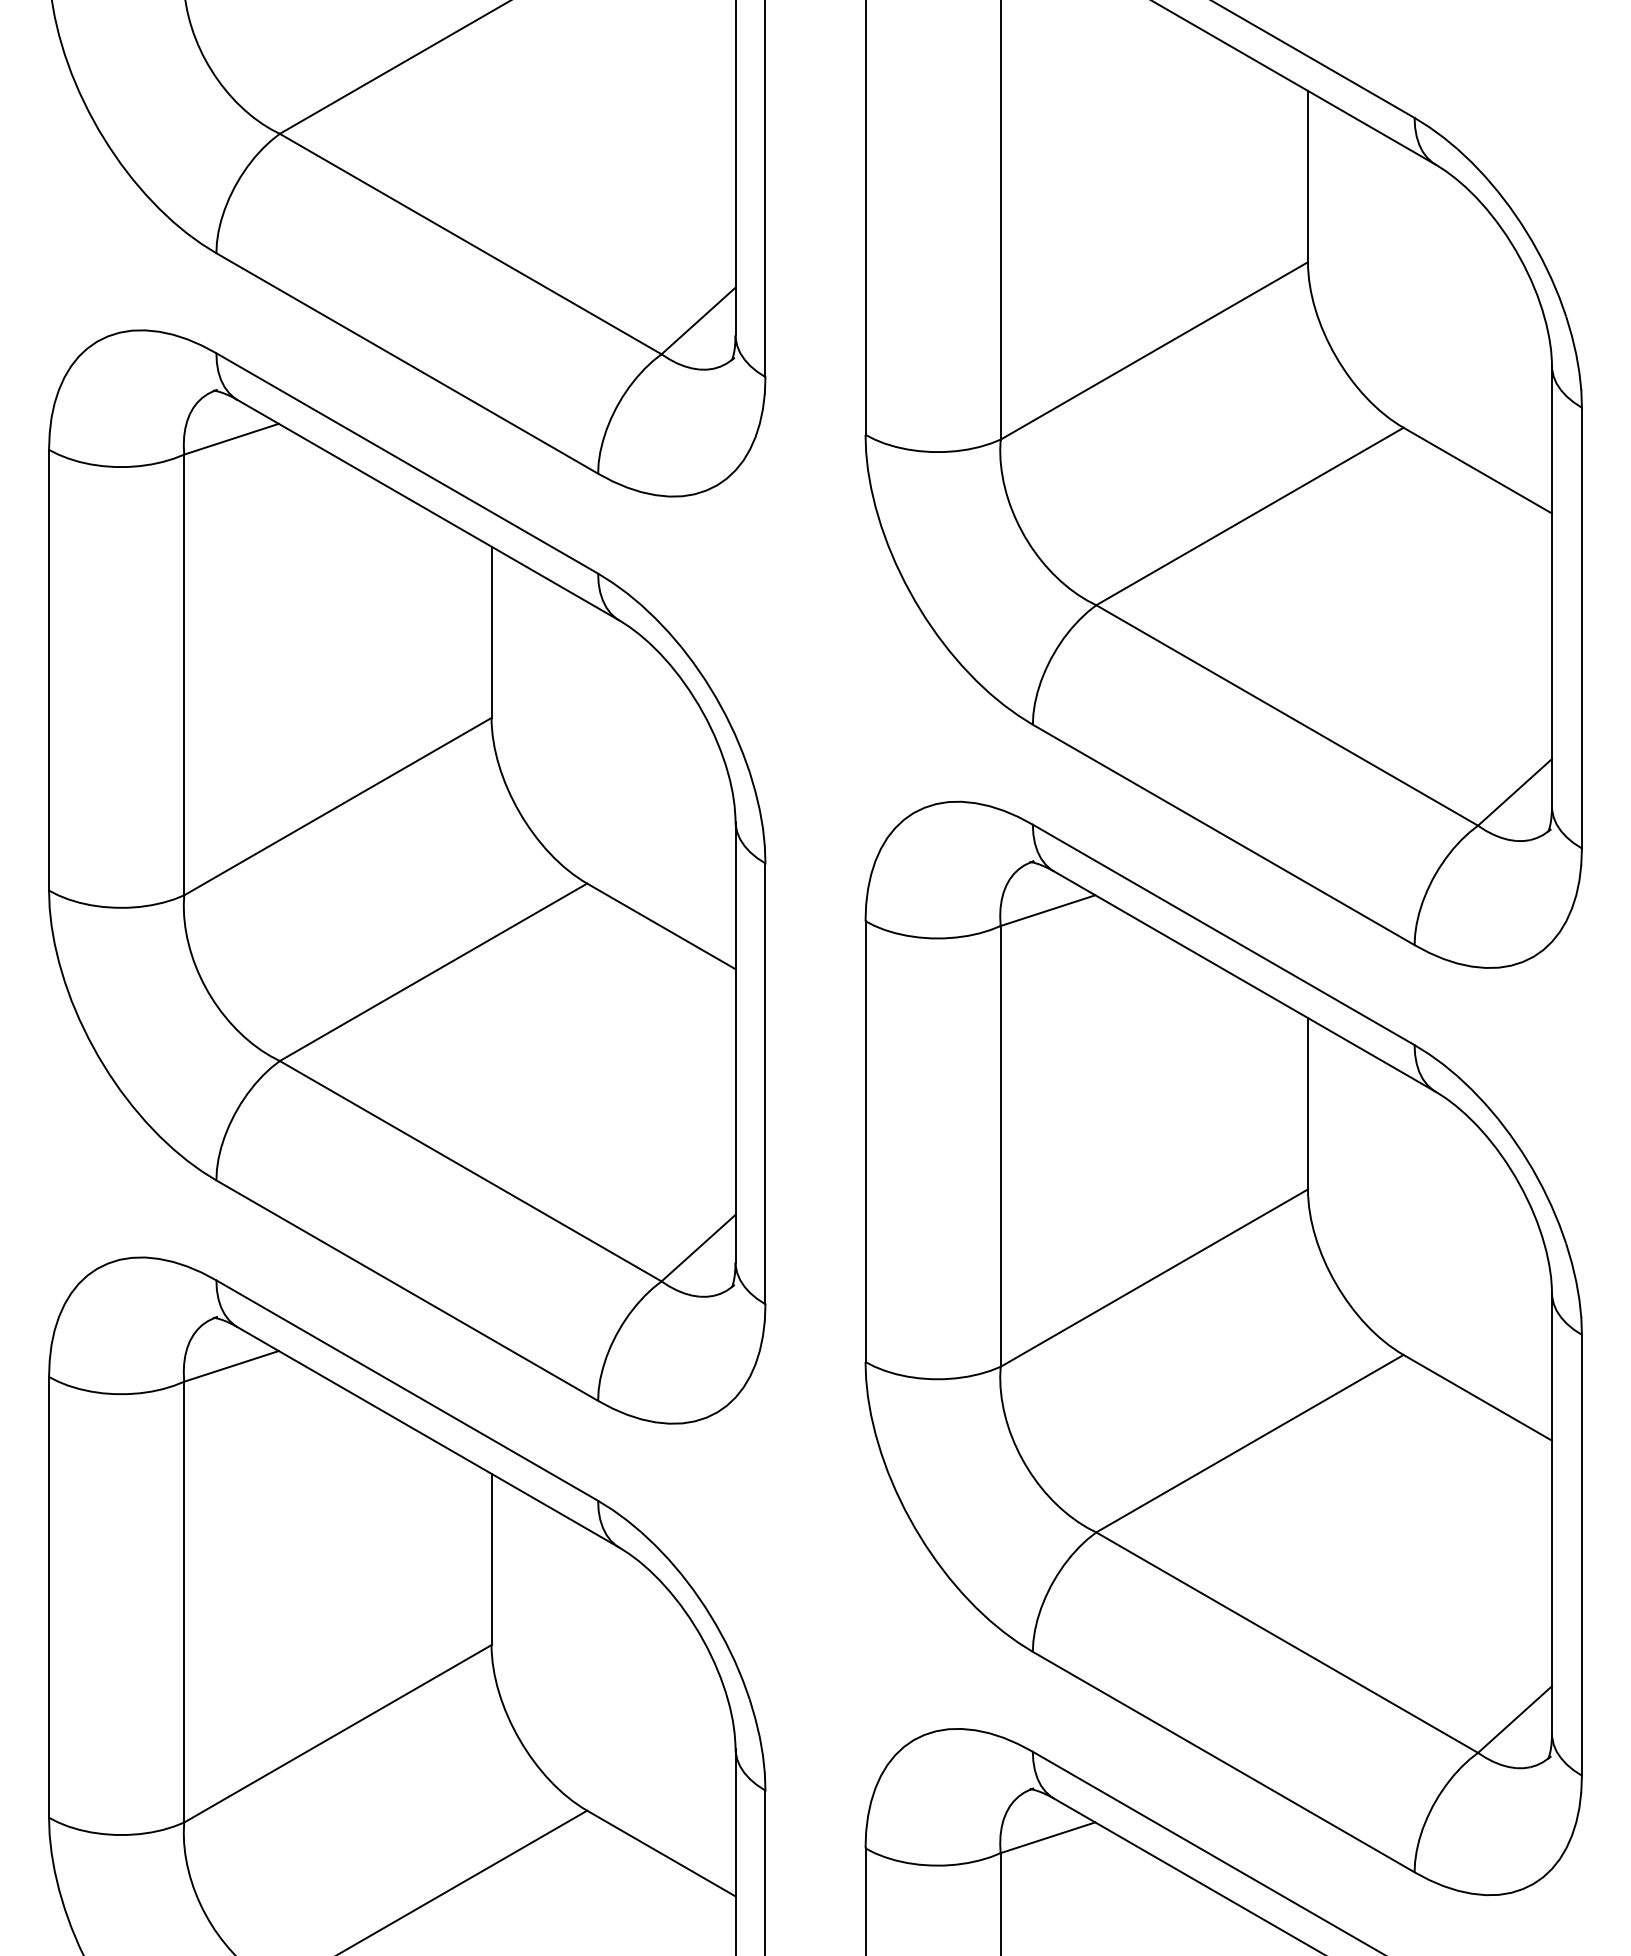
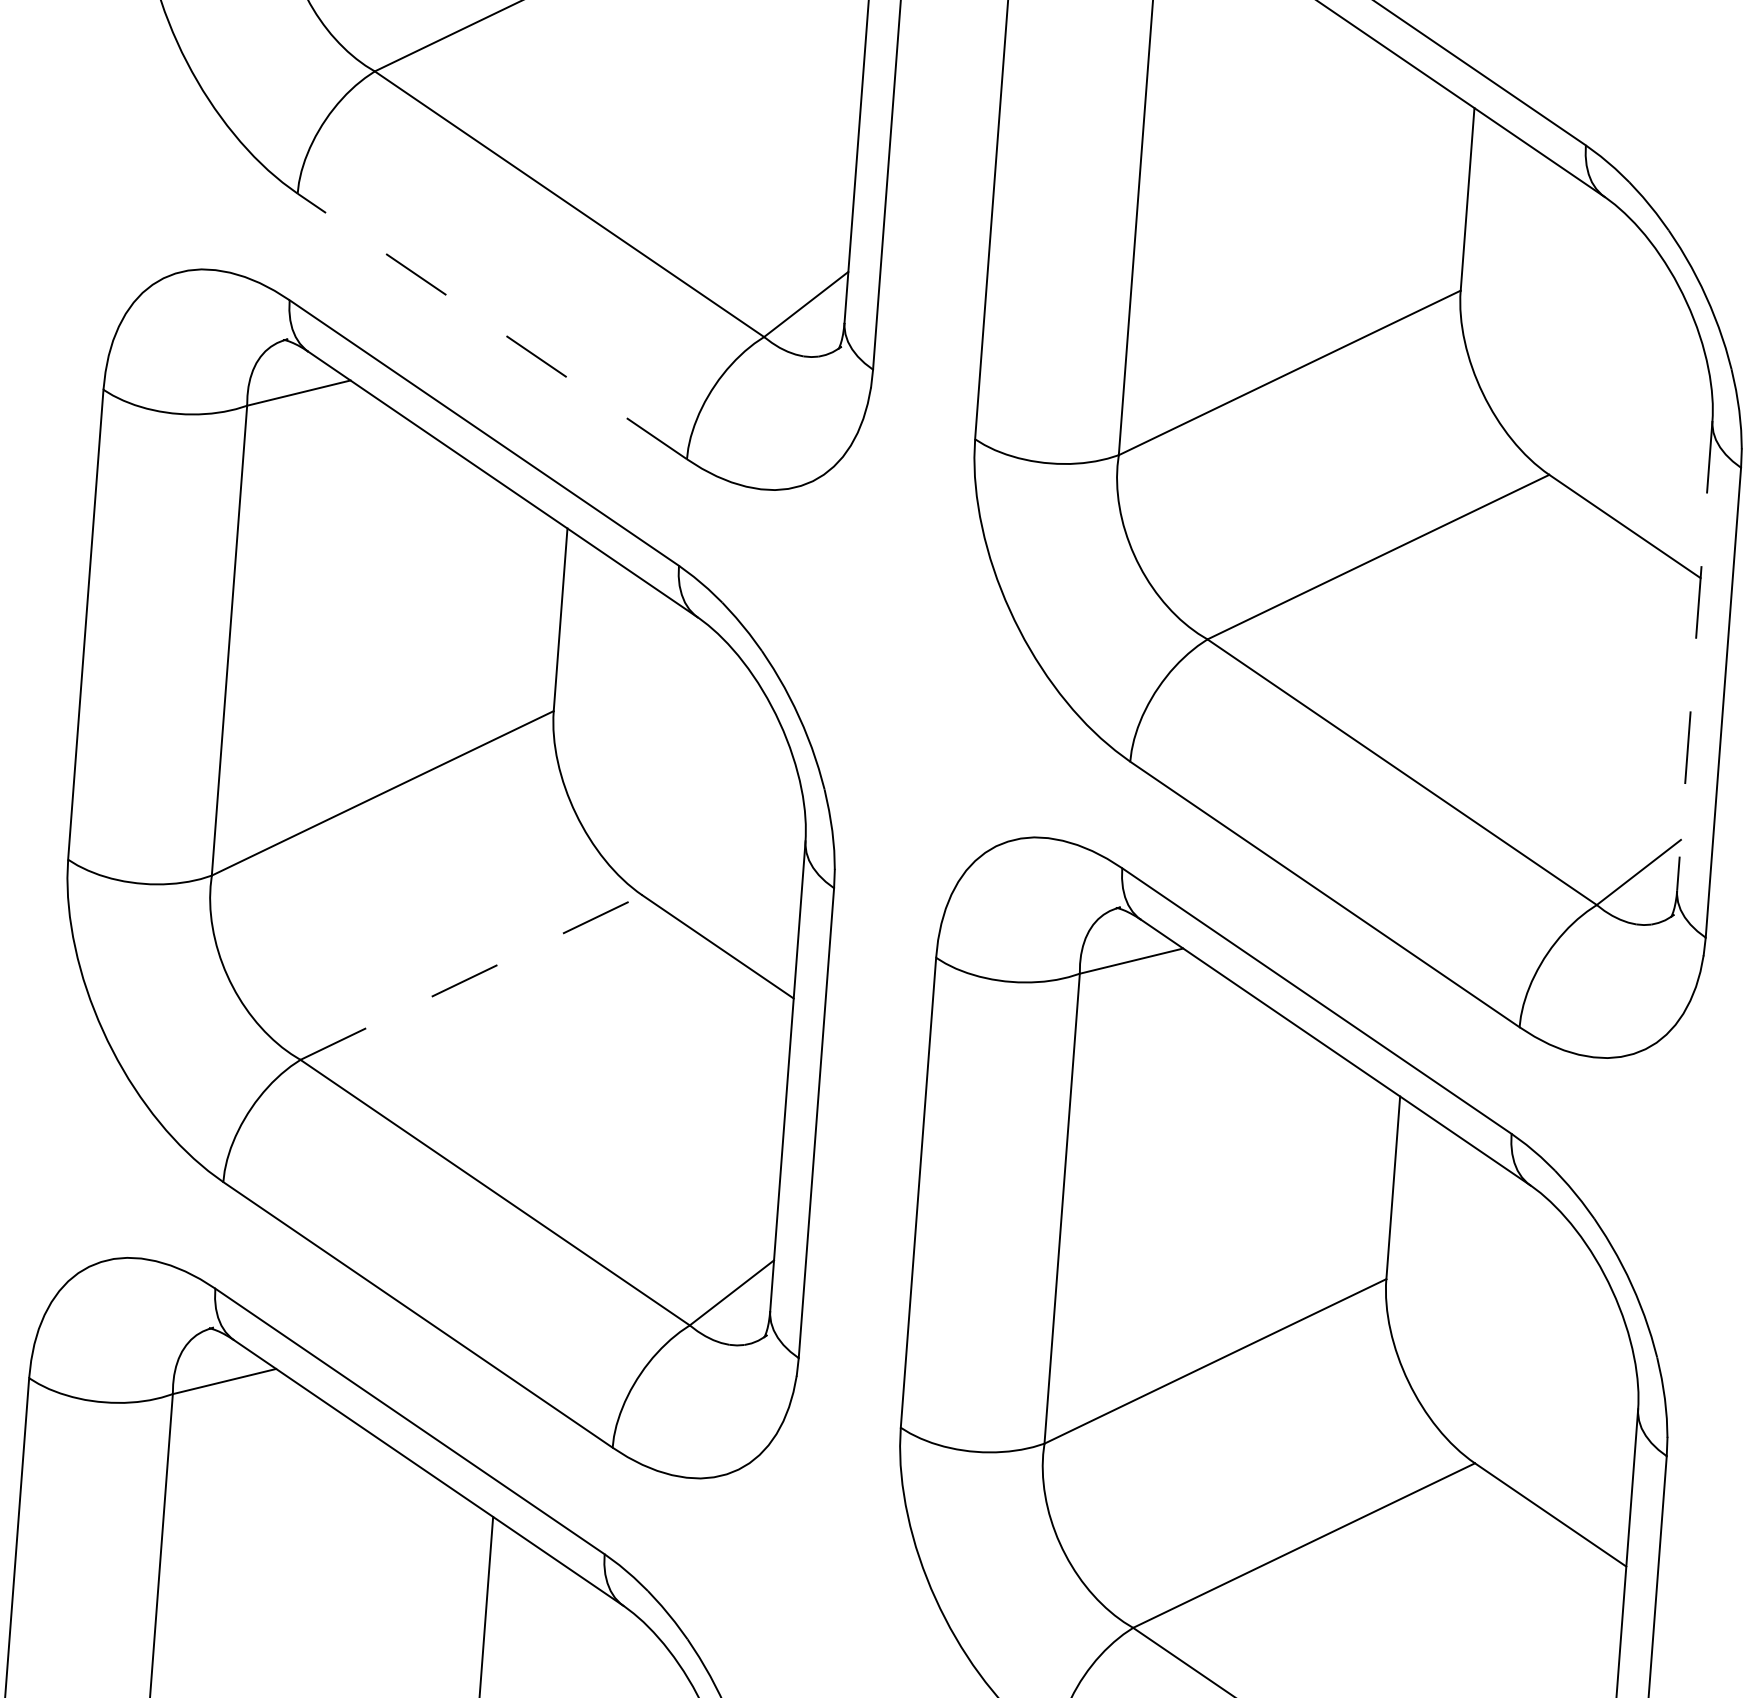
line: (406, 363) -> (491, 326), solid -> dashed
line: (1551, 586) -> (1694, 655), solid -> dashed
line: (433, 972) -> (471, 977), solid -> dashed

